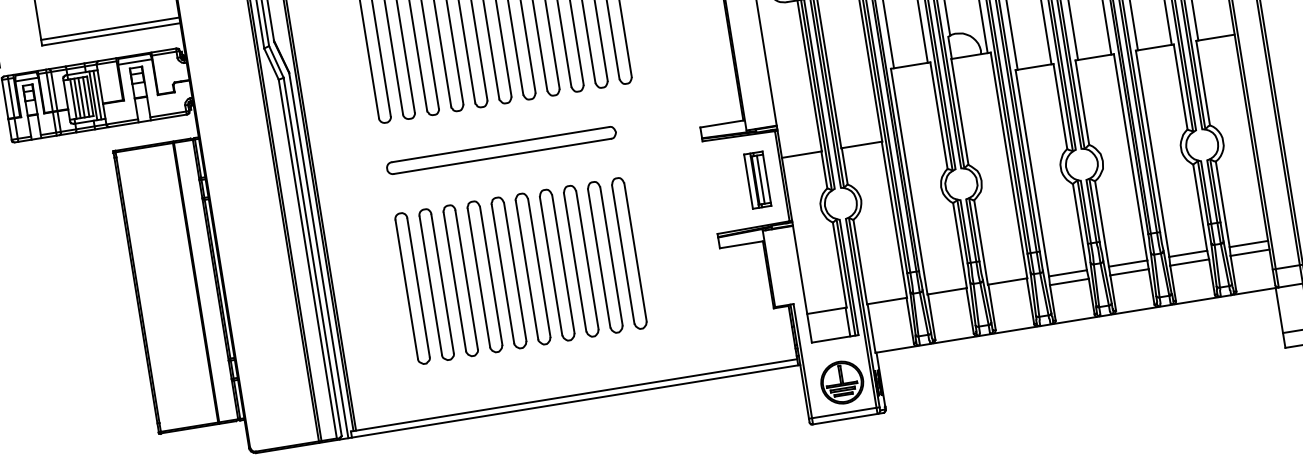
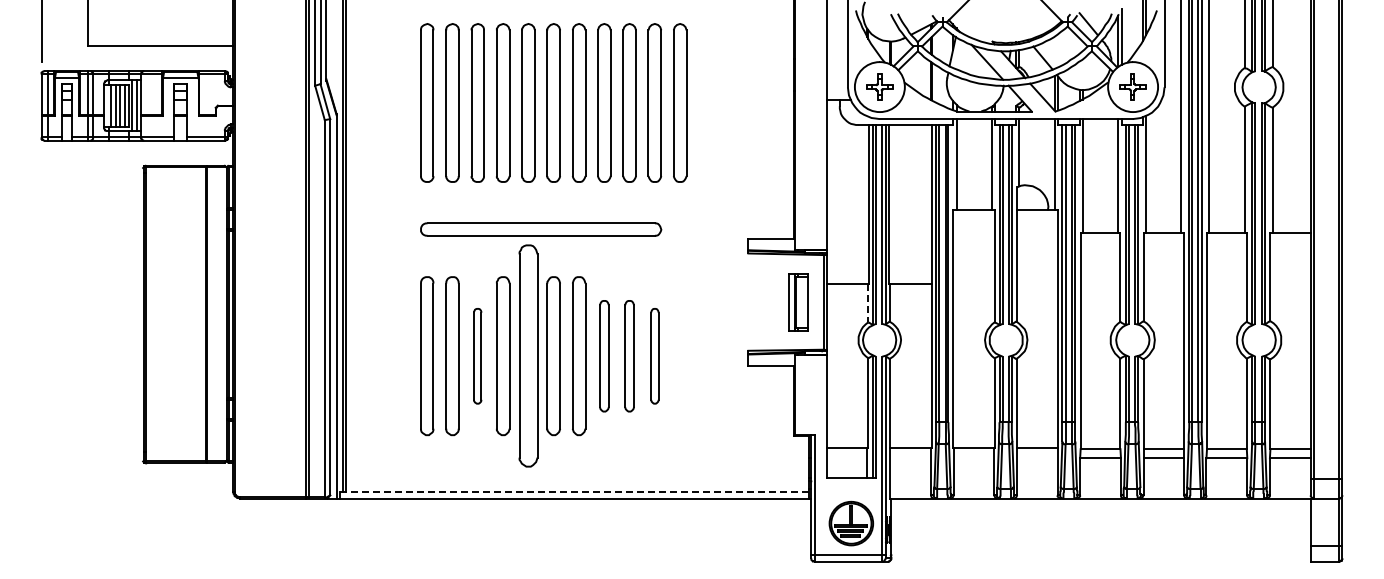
line: (110, 29) -> (160, 40), removed
line: (824, 170) -> (868, 303), solid -> dashed
line: (760, 179) -> (801, 302), removed
part: (629, 253) -> (654, 356), size x0.6
part: (605, 257) -> (629, 356), size x0.7
part: (581, 261) -> (604, 356), size x0.7
part: (509, 273) -> (528, 356), size x1.4
part: (460, 281) -> (477, 356), size x0.6
line: (573, 395) -> (574, 492), solid -> dashed

